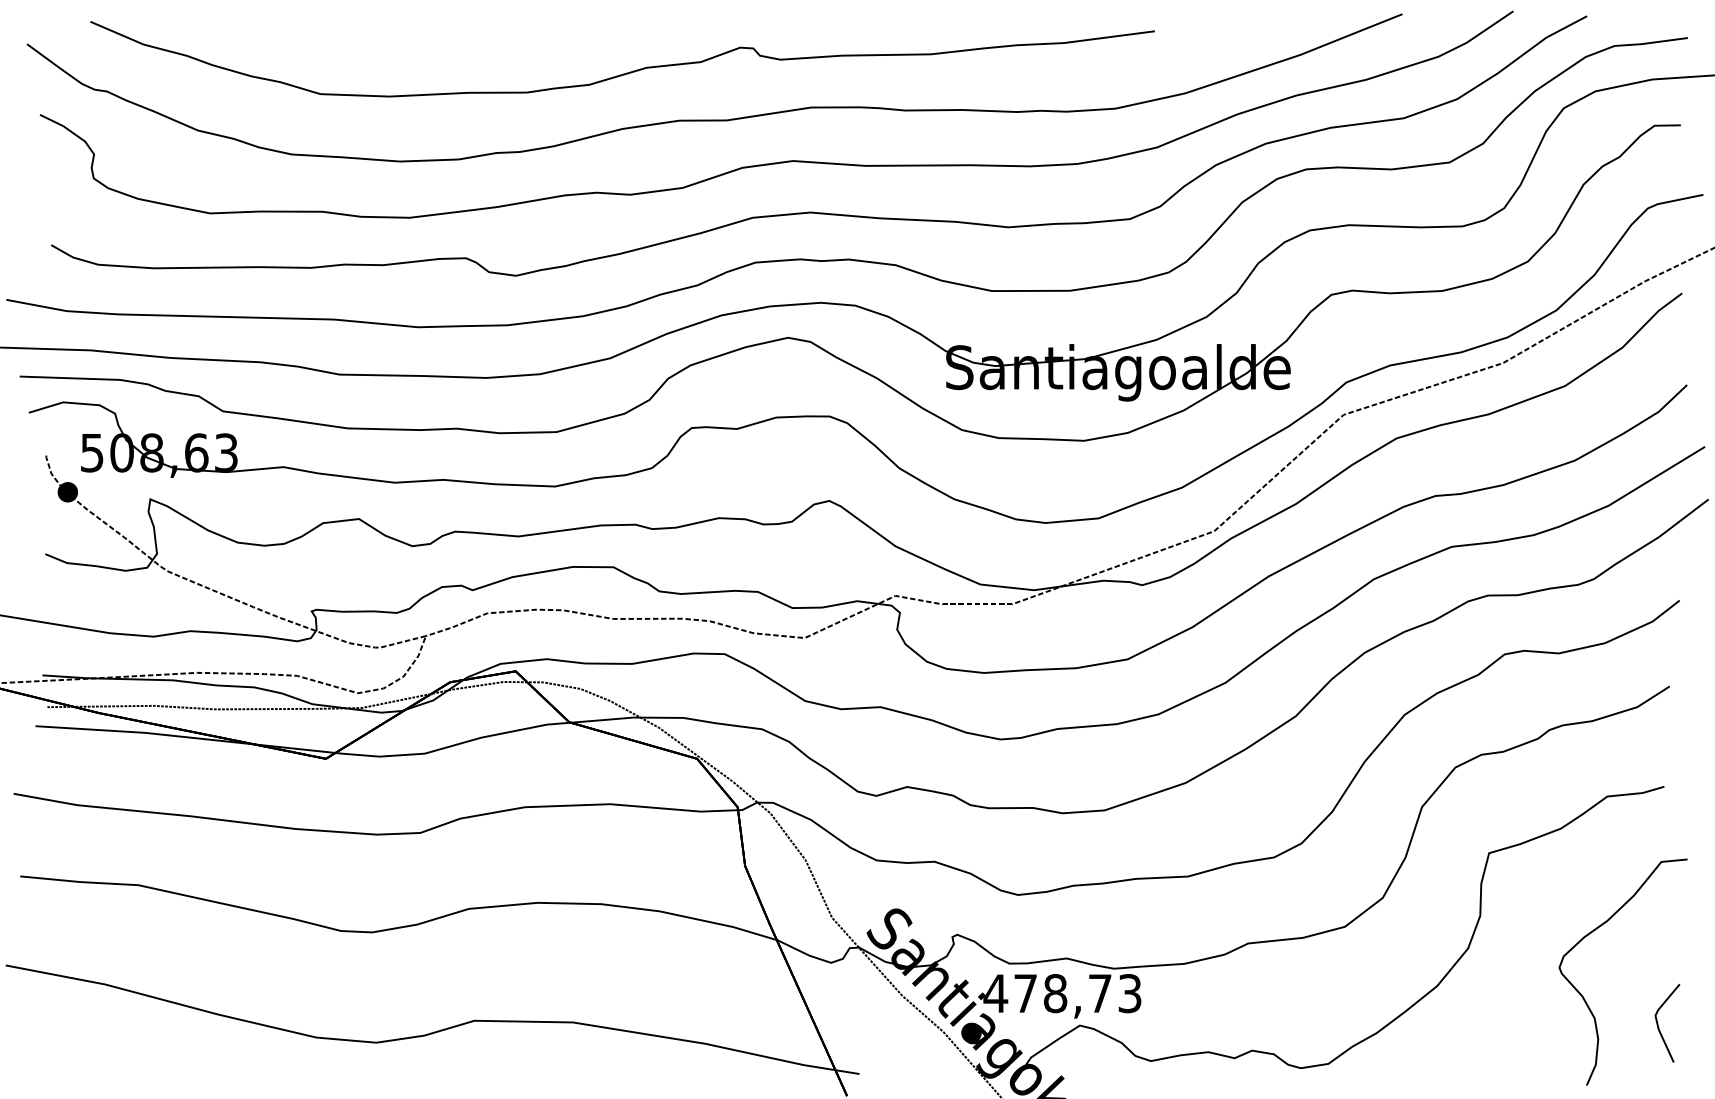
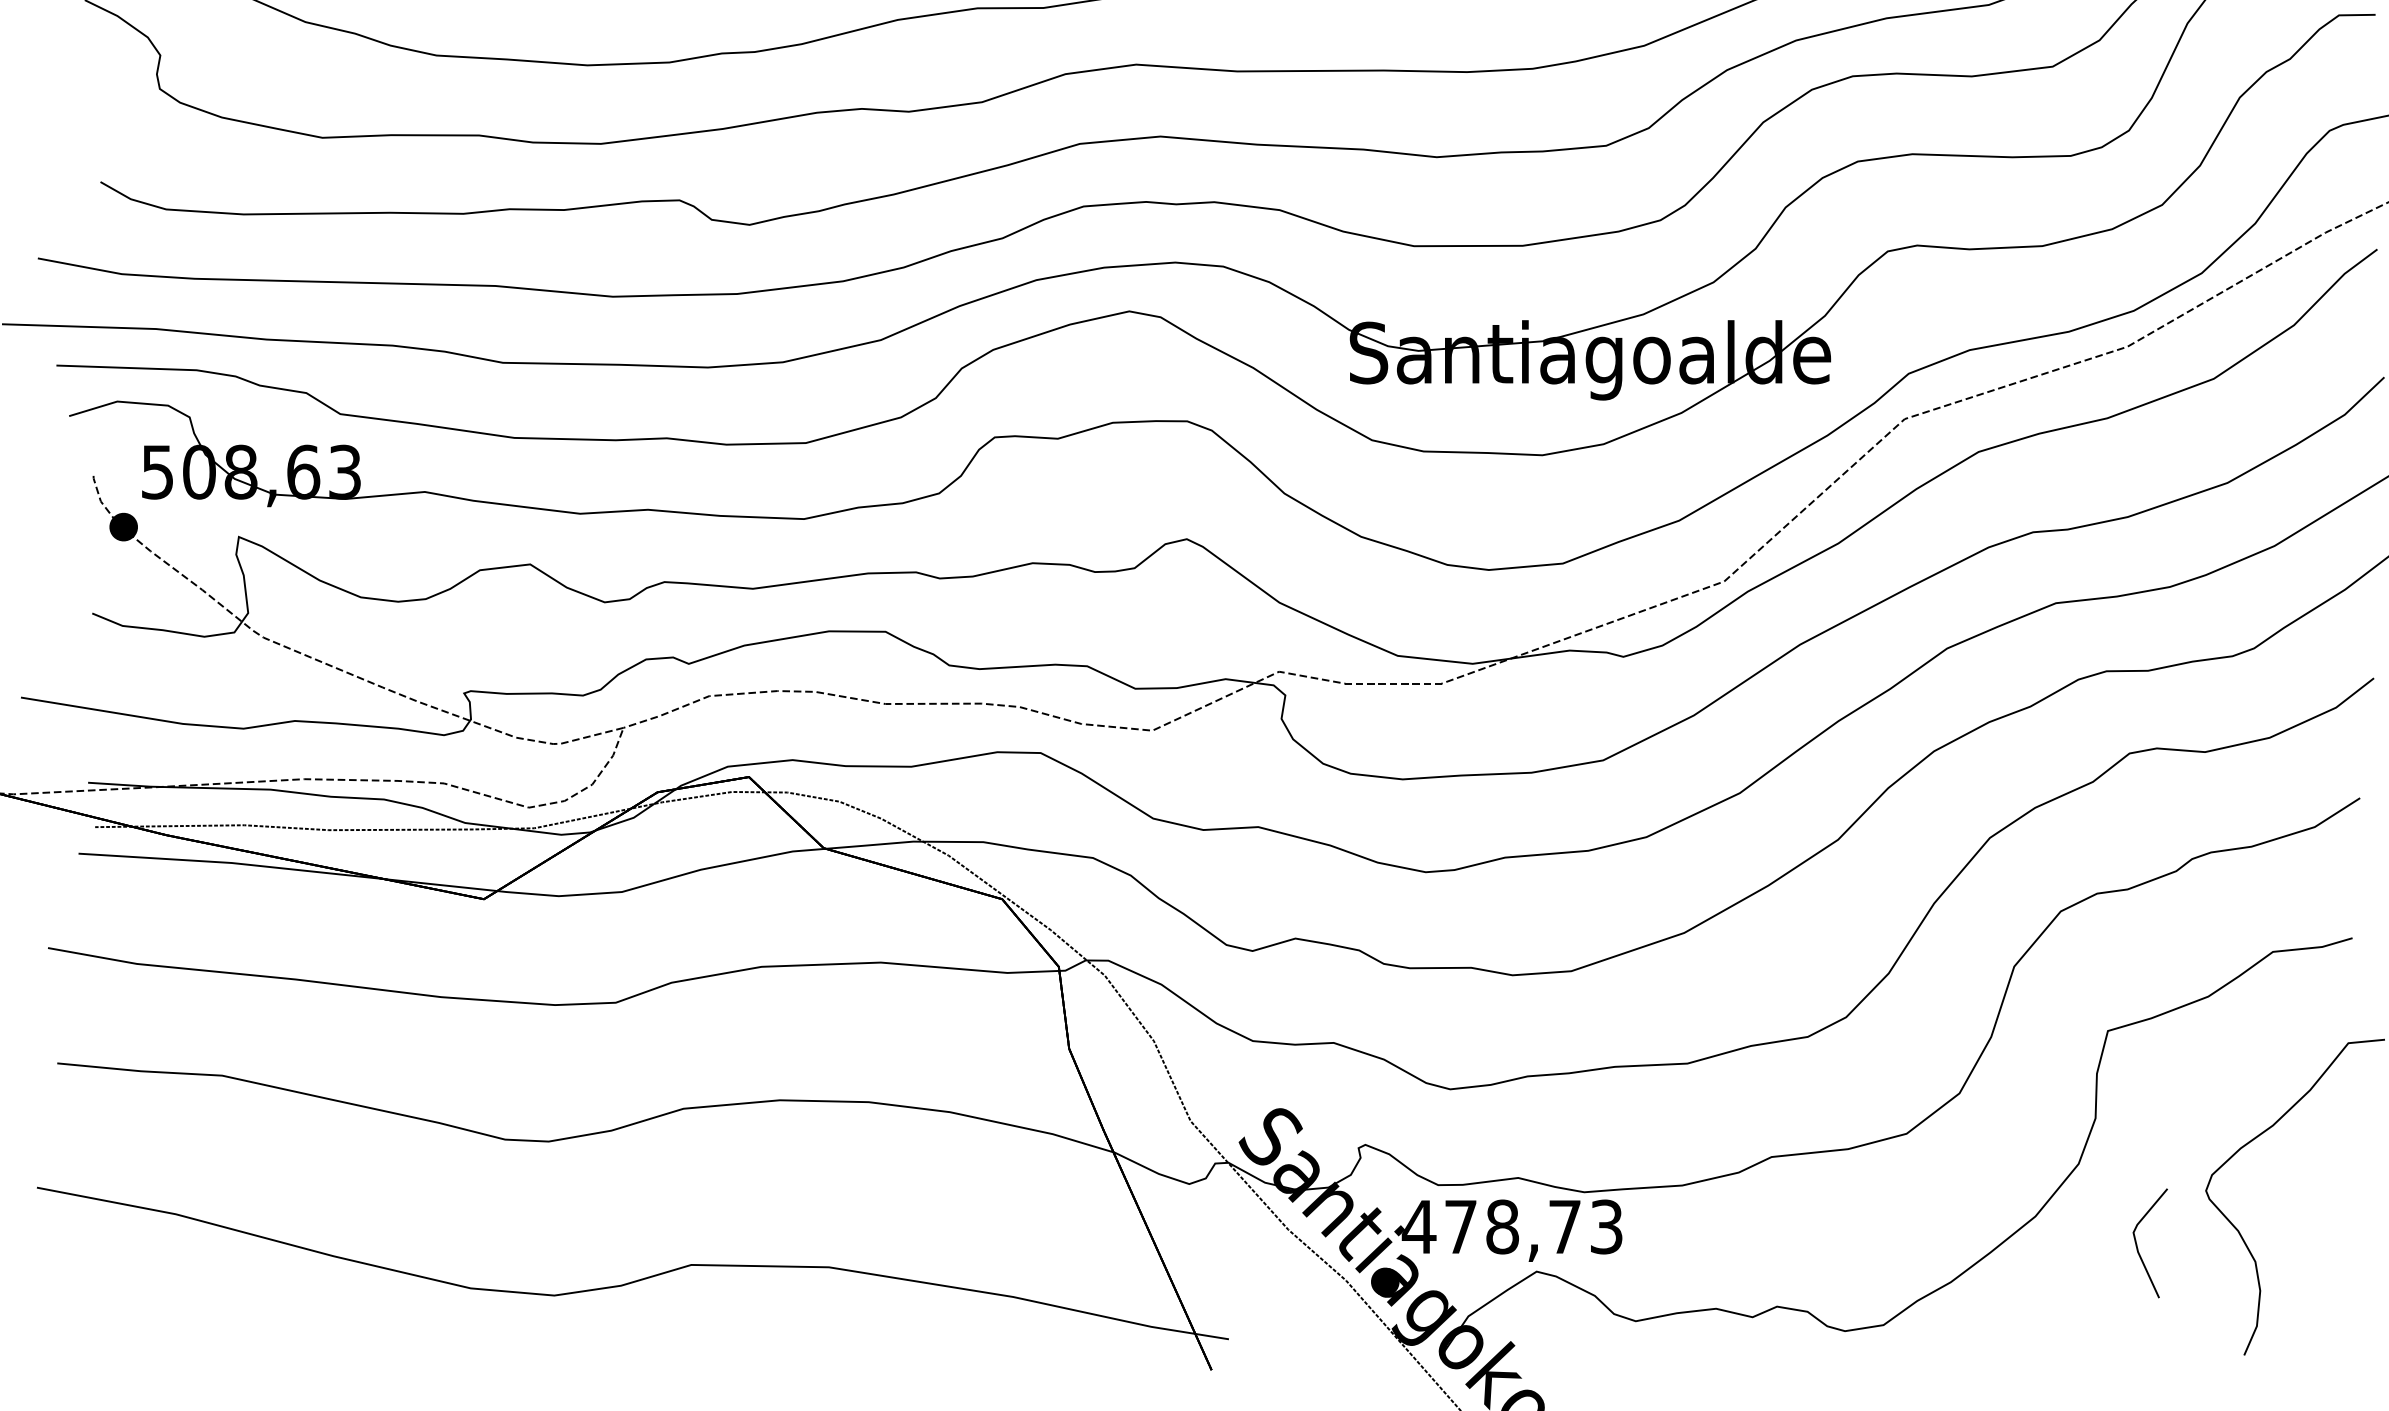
line: (1659, 1027) -> (2139, 1249), moved

